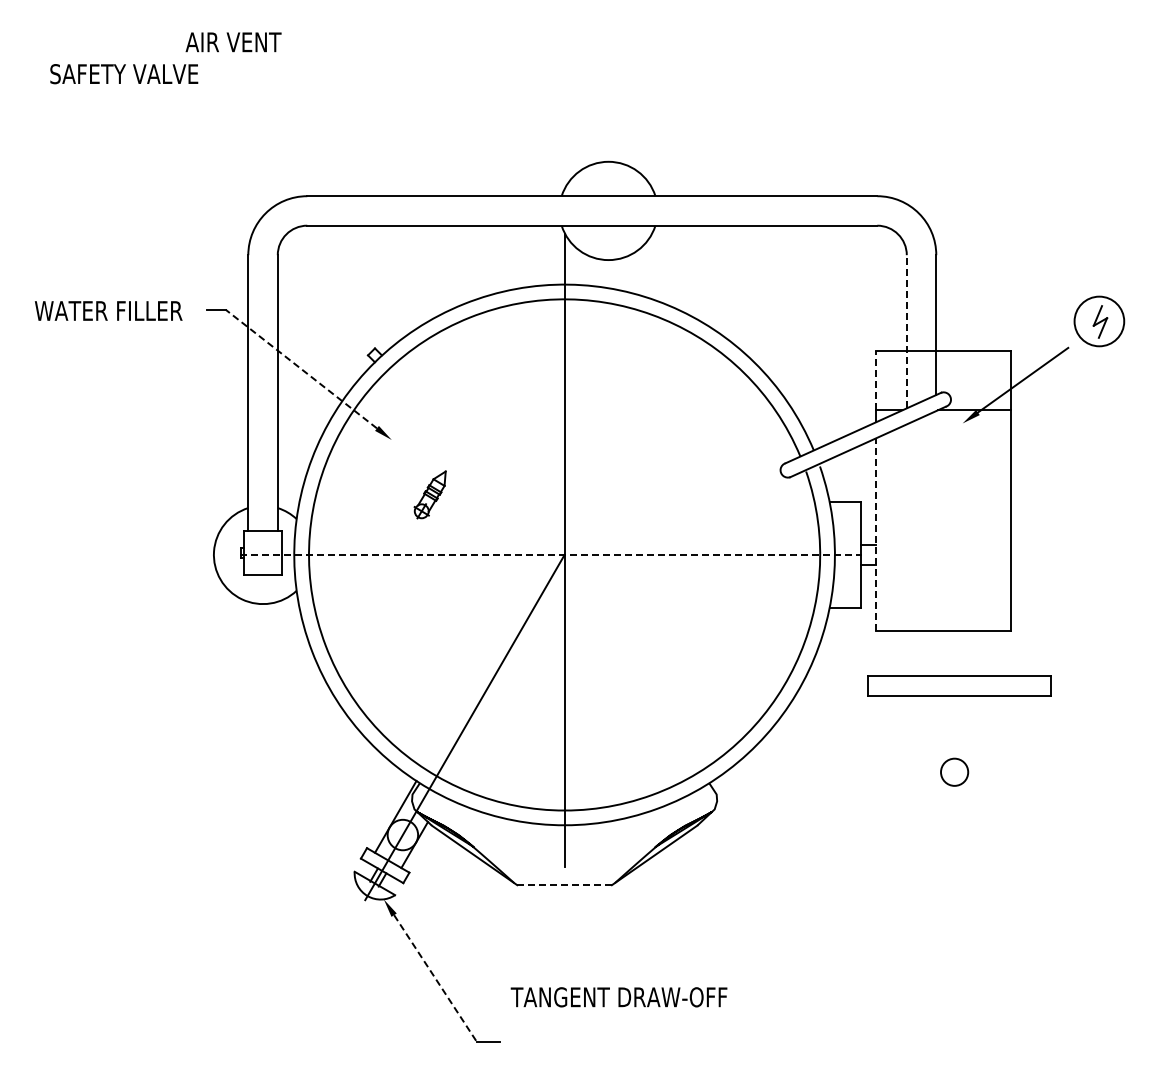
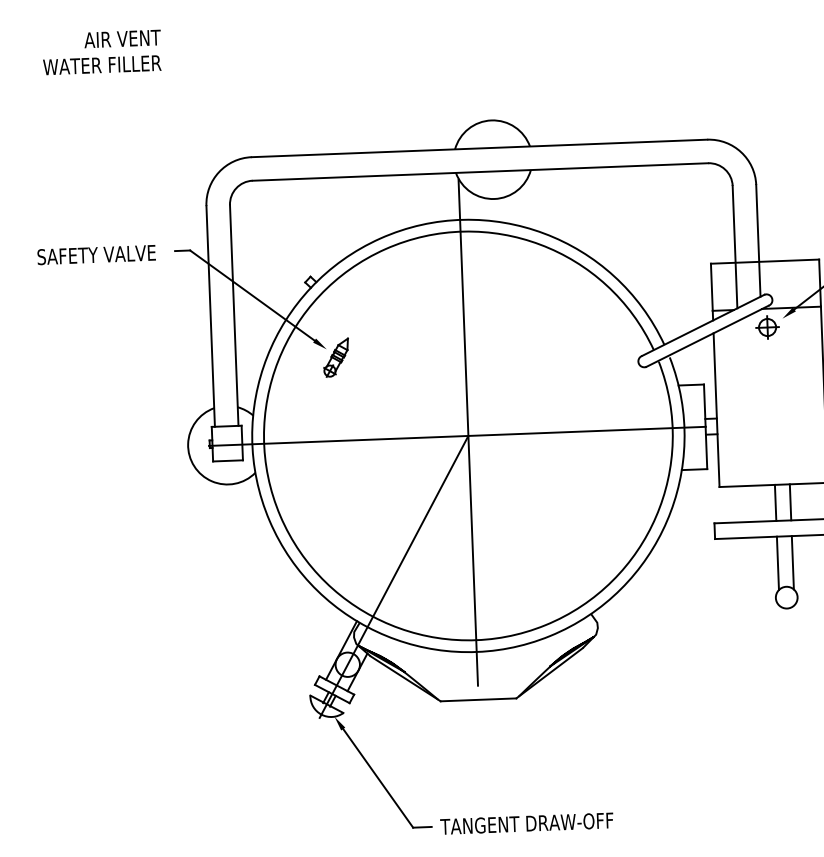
text: (233, 42) -> (122, 39), moved
text: (124, 74) -> (101, 65), SAFETY VALVE -> WATER FILLER
text: (108, 310) -> (96, 254), WATER FILLER -> SAFETY VALVE
line: (906, 331) -> (734, 246), dashed -> solid
line: (301, 368) -> (252, 295), dashed -> solid
line: (875, 380) -> (711, 287), dashed -> solid
part: (943, 433) -> (767, 327), added
part: (429, 494) -> (335, 357), moved
line: (875, 534) -> (716, 410), dashed -> solid
line: (550, 554) -> (457, 436), dashed -> solid
line: (945, 652) -> (775, 502), added
line: (963, 652) -> (790, 501), added
line: (945, 728) -> (778, 562), added
line: (963, 728) -> (792, 562), added
line: (565, 885) -> (479, 700), dashed -> solid
line: (435, 978) -> (378, 778), dashed -> solid
text: (618, 997) -> (526, 823), moved

